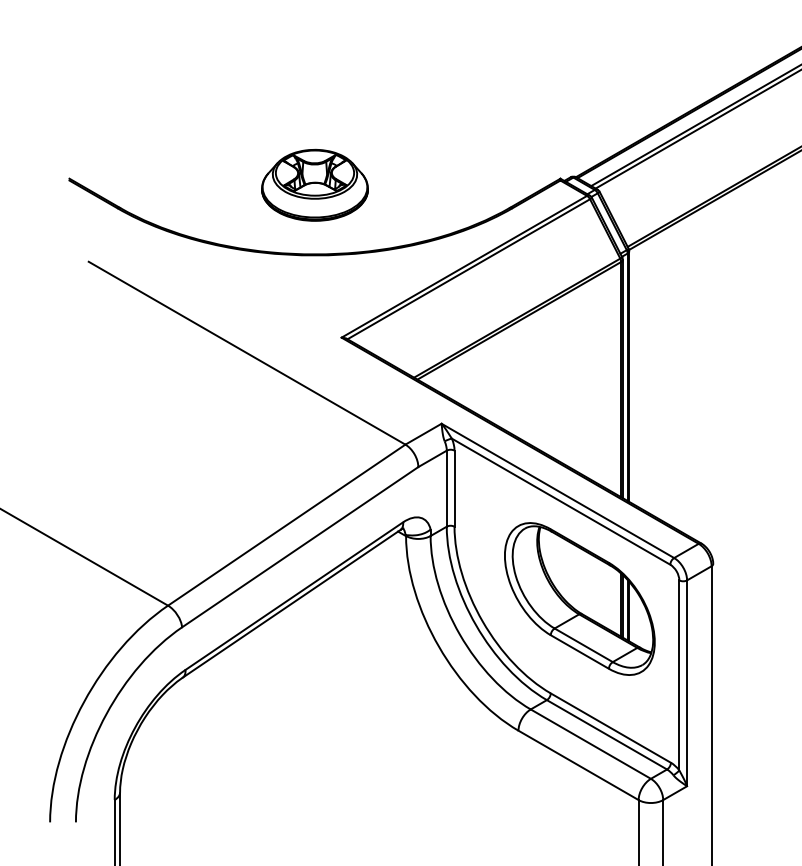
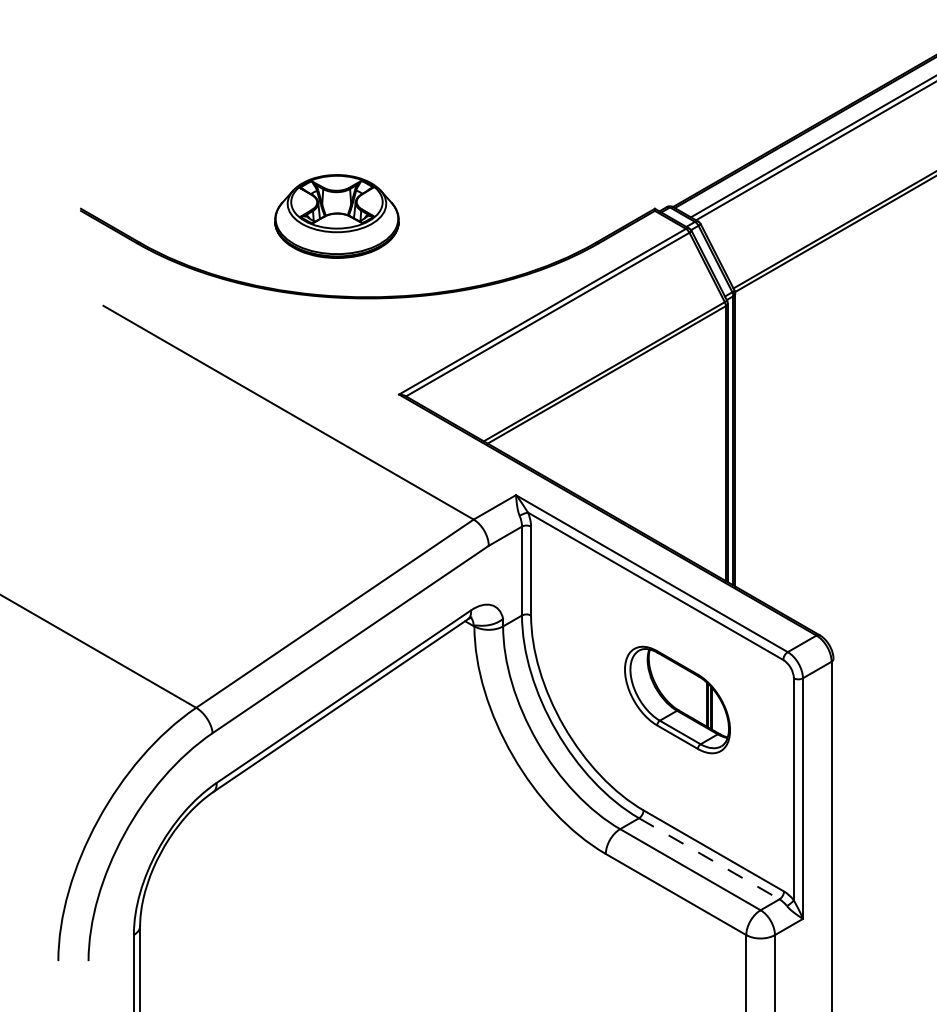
part: (314, 185) -> (336, 216), moved
part: (579, 598) -> (677, 699), size x0.6
line: (607, 735) -> (709, 859), solid -> dashed

